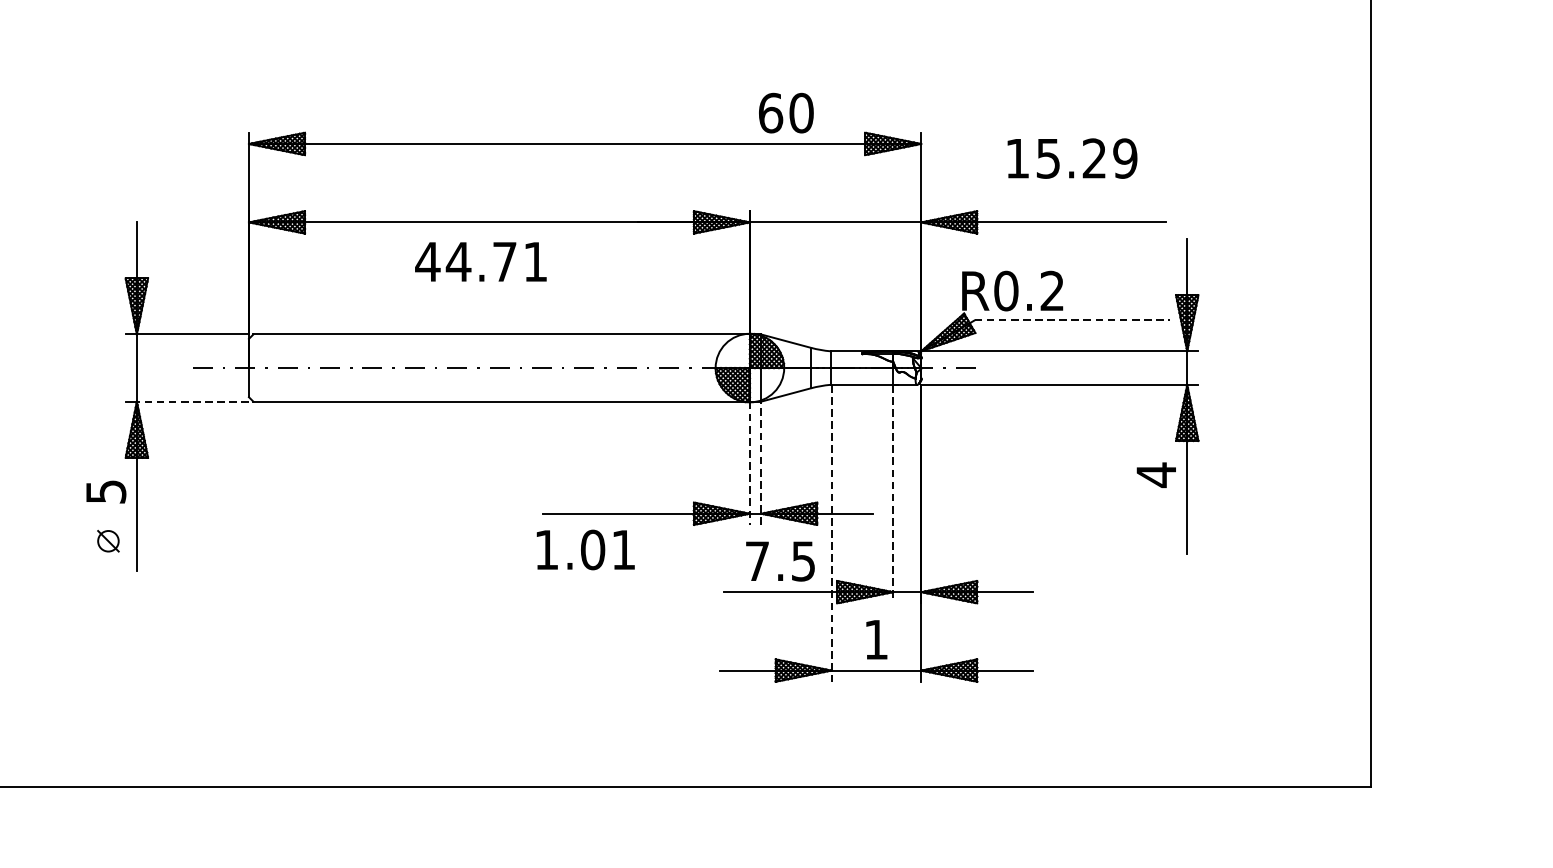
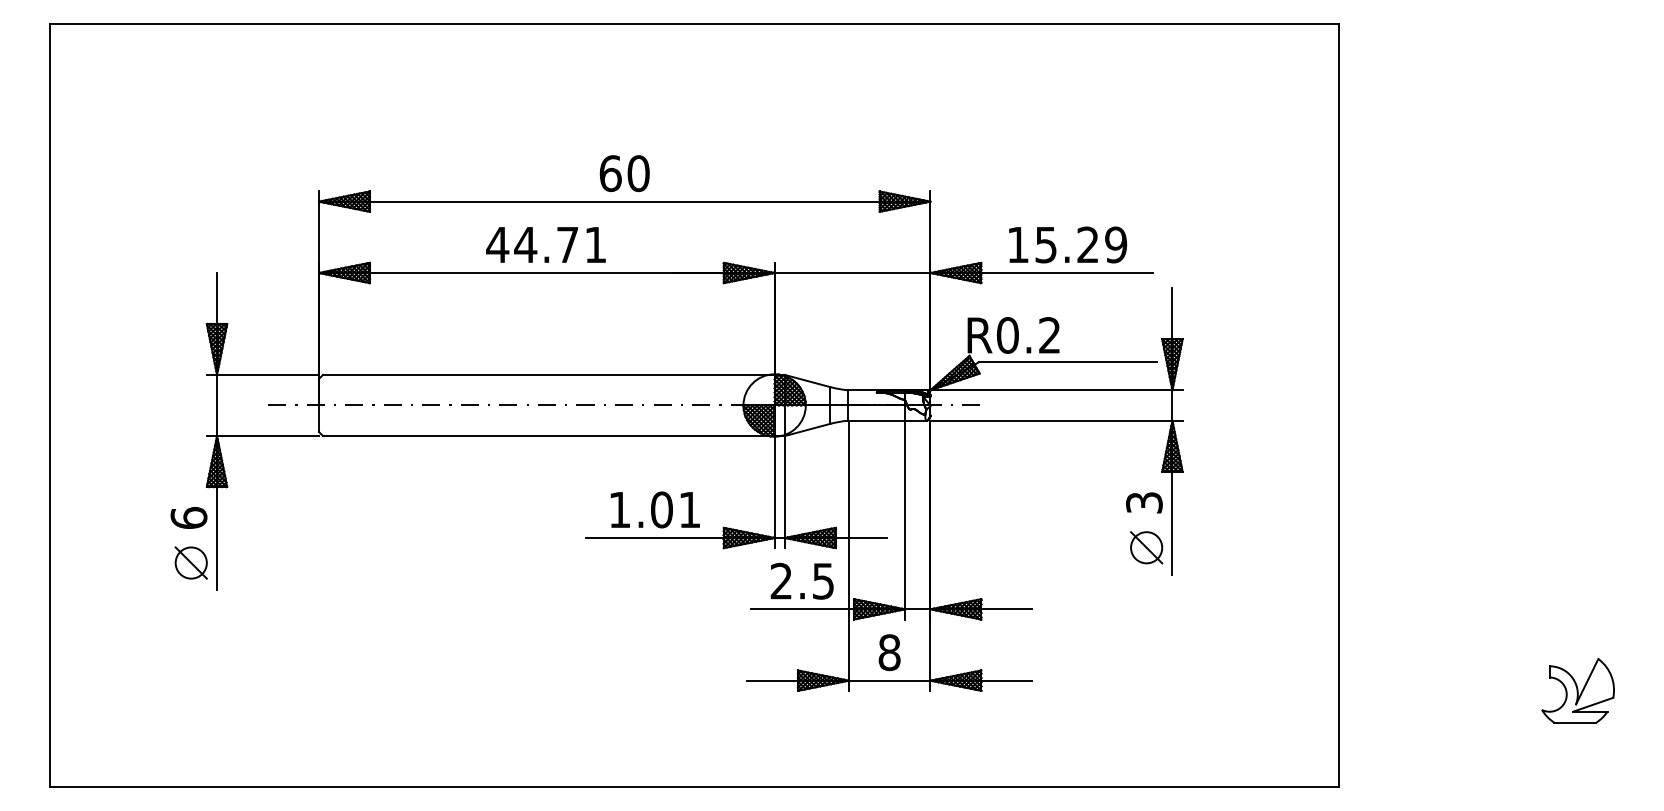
text: (786, 113) -> (624, 173), moved
text: (1072, 158) -> (1068, 244), moved
text: (480, 261) -> (545, 244), moved
line: (1072, 320) -> (1068, 362), dashed -> solid
line: (193, 402) -> (268, 436), dashed -> solid
line: (760, 462) -> (784, 491), dashed -> solid
line: (749, 463) -> (774, 492), dashed -> solid
text: (1156, 474) -> (1144, 502), 4 -> 3
text: (105, 491) -> (188, 517), 5 -> 6
line: (893, 494) -> (905, 520), dashed -> solid
part: (1158, 524) -> (1146, 547), added
line: (831, 534) -> (848, 556), dashed -> solid
part: (107, 540) -> (190, 562), size x1.67
text: (584, 549) -> (654, 509), moved
text: (756, 560) -> (780, 580), 7.5 -> 2.5
text: (876, 639) -> (889, 652), 1 -> 8

